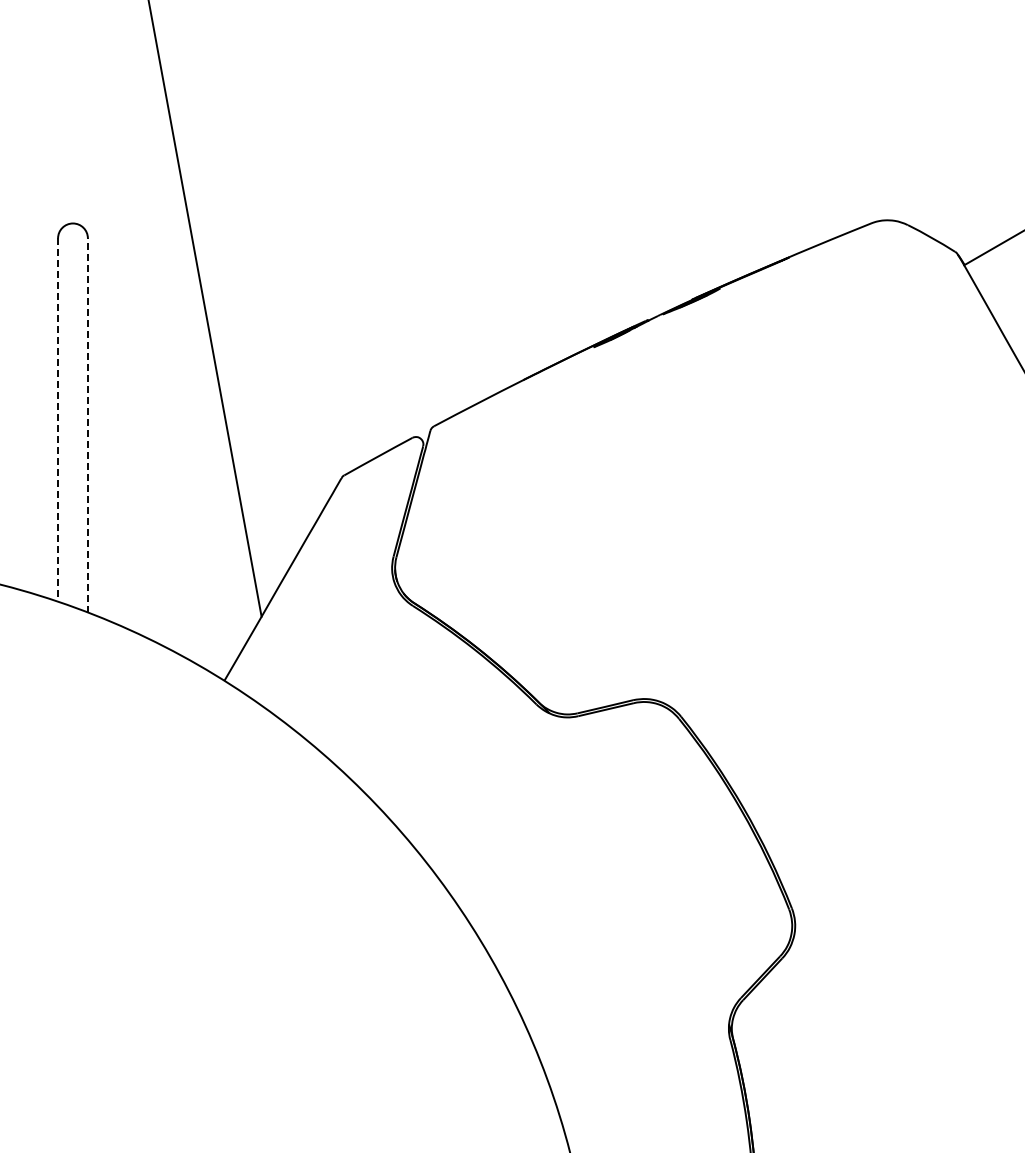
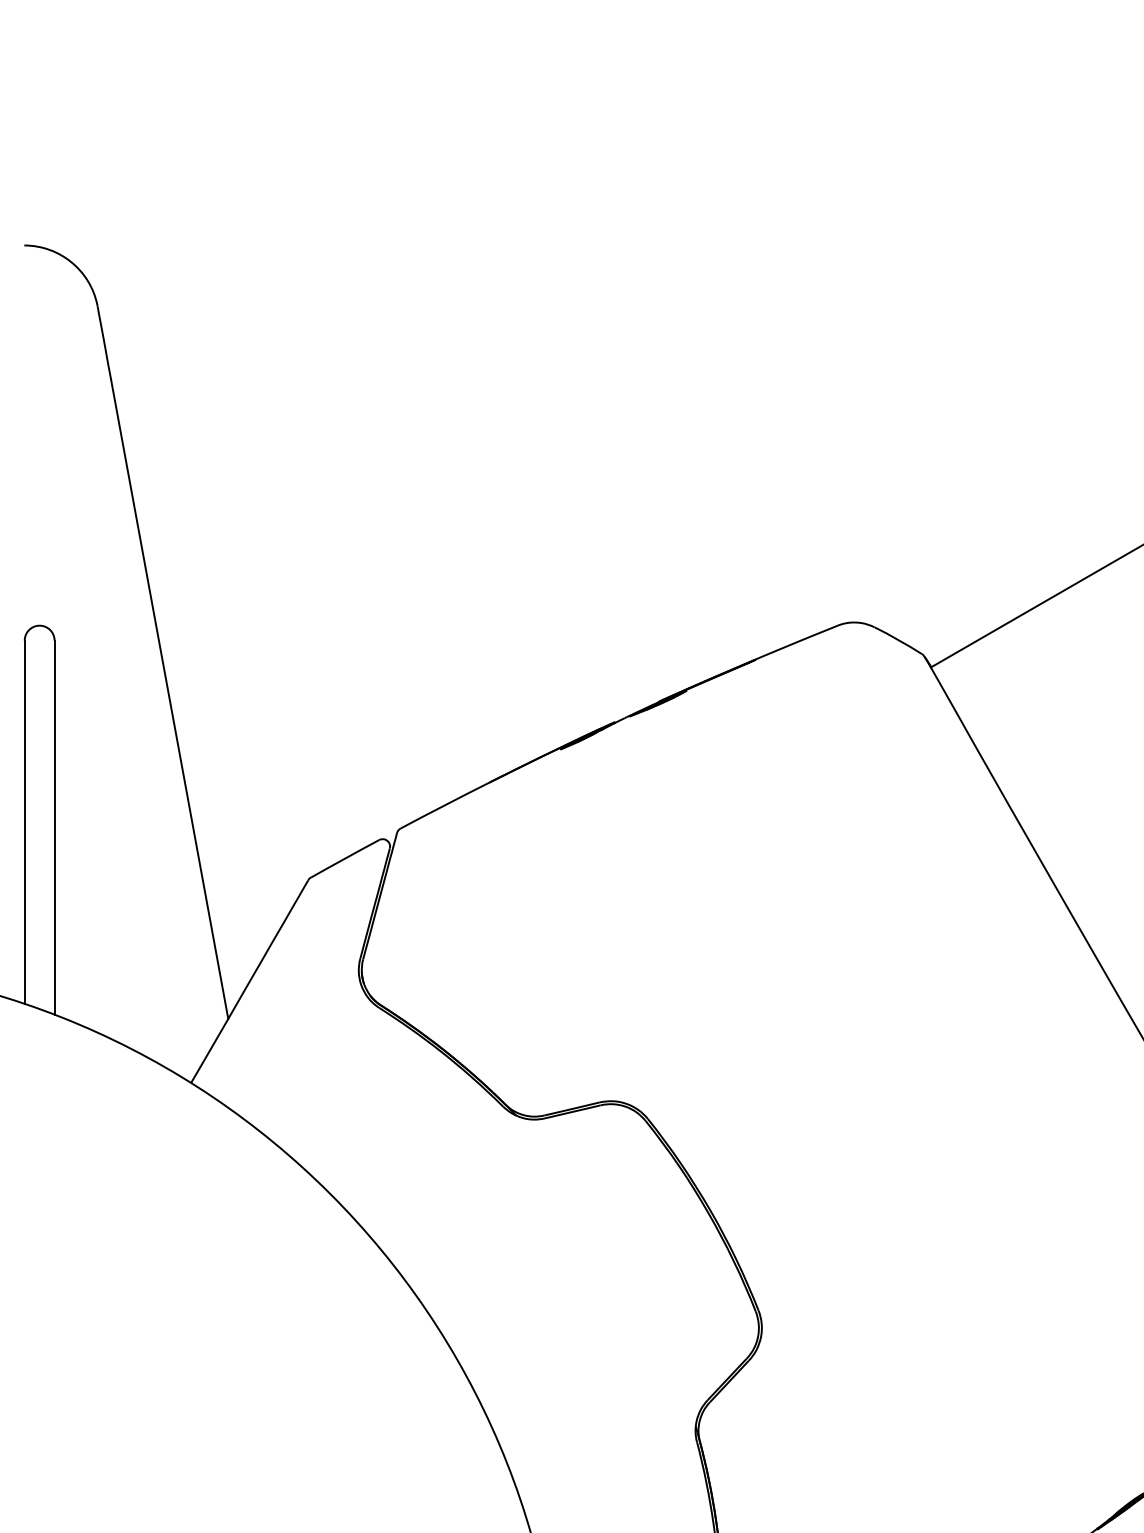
line: (57, 420) -> (24, 822), dashed -> solid
line: (87, 425) -> (54, 827), dashed -> solid

